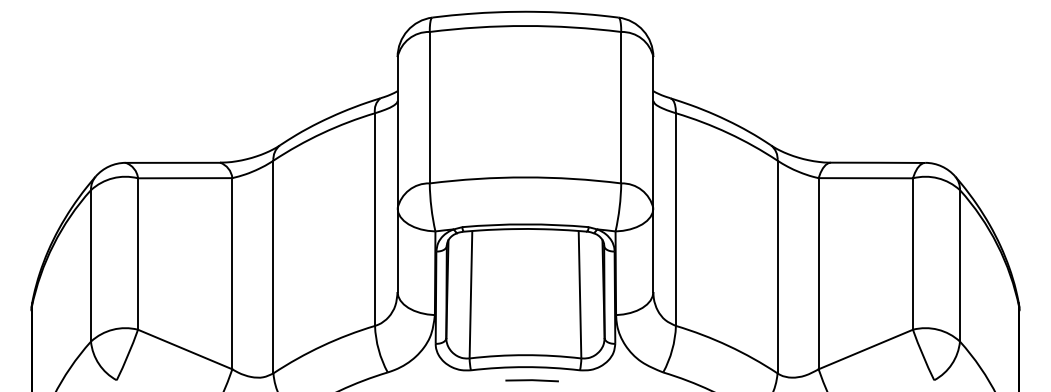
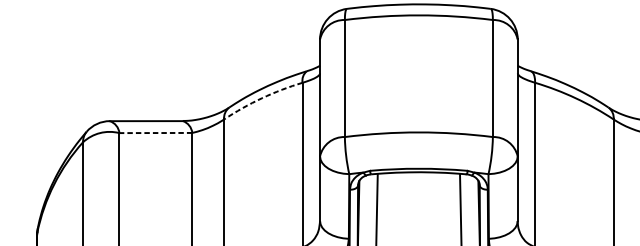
arc: (322, 133) -> (261, 98), solid -> dashed
line: (184, 178) -> (155, 133), solid -> dashed

